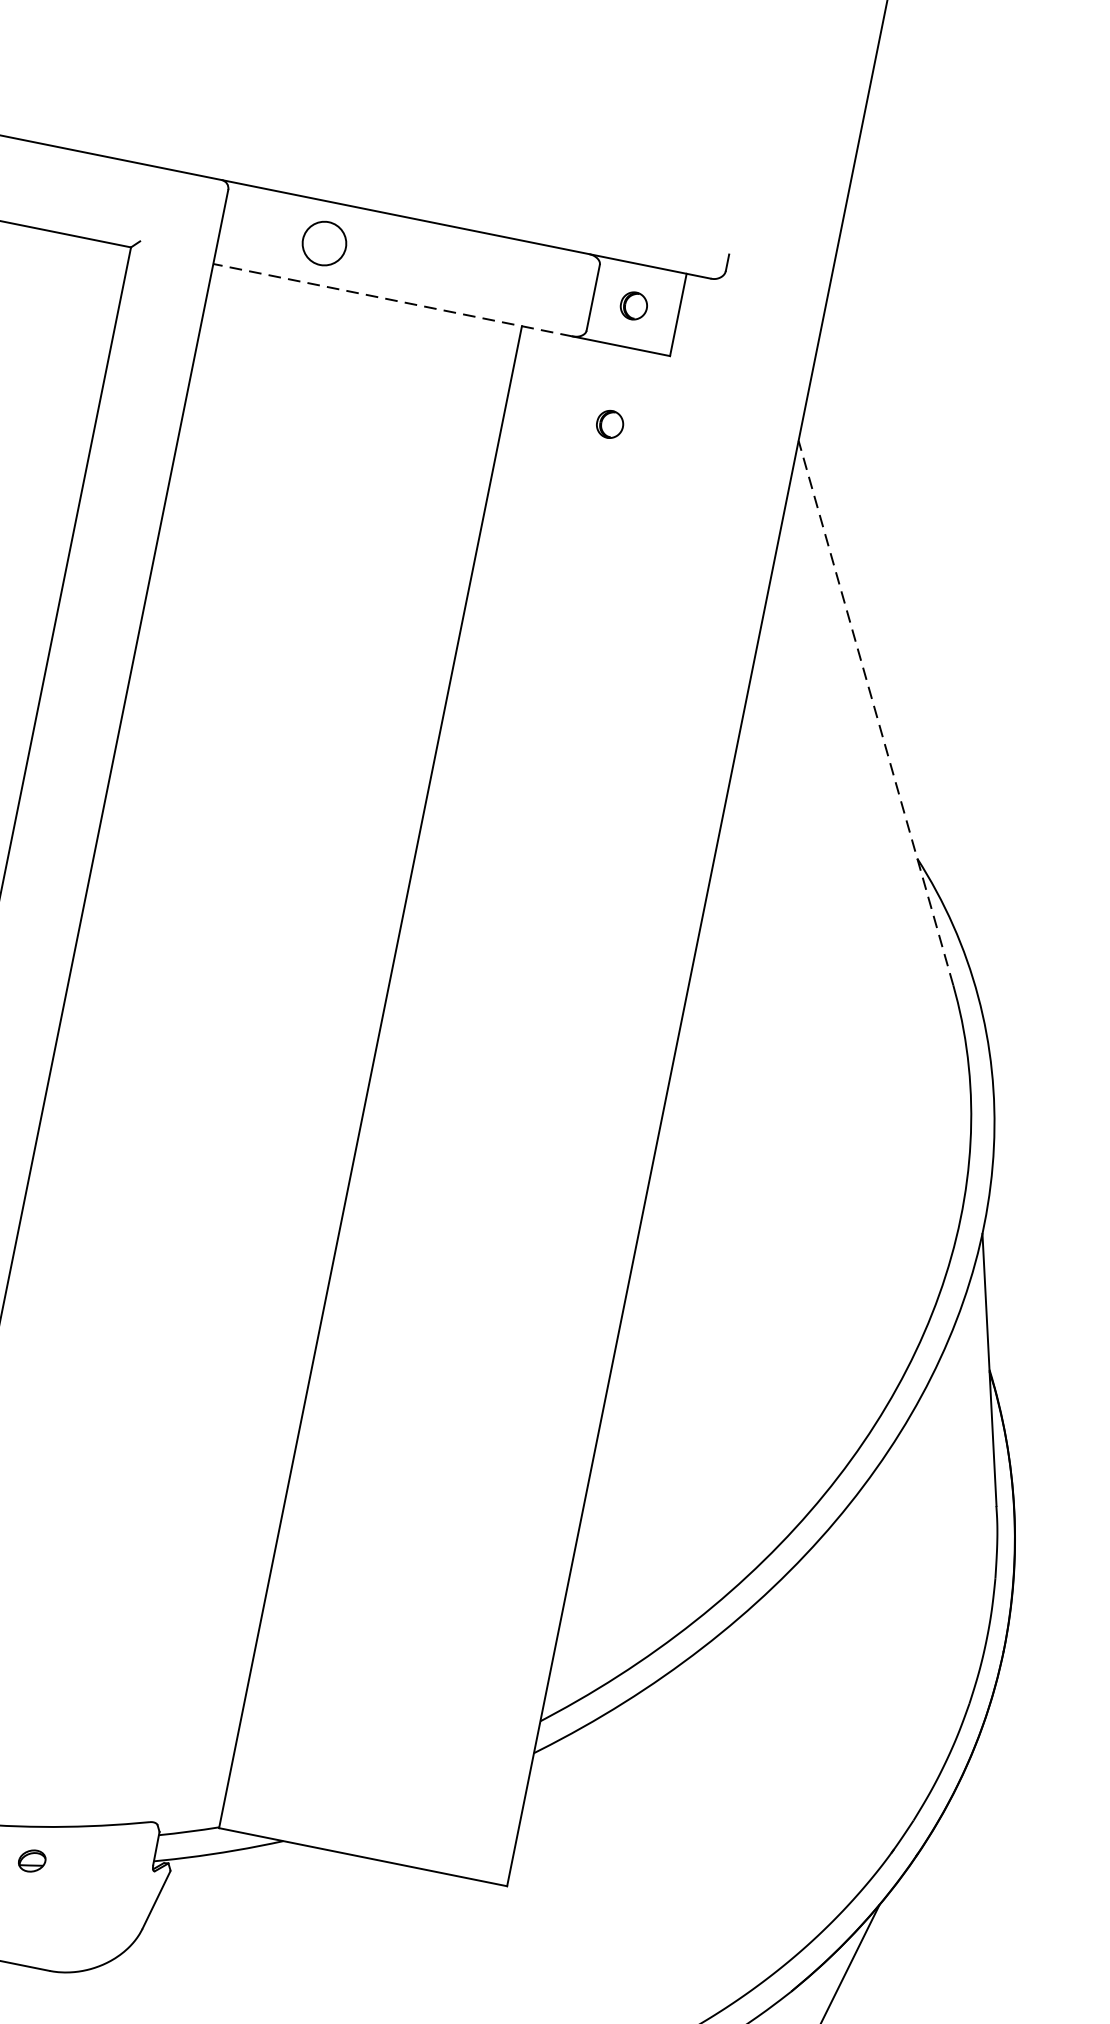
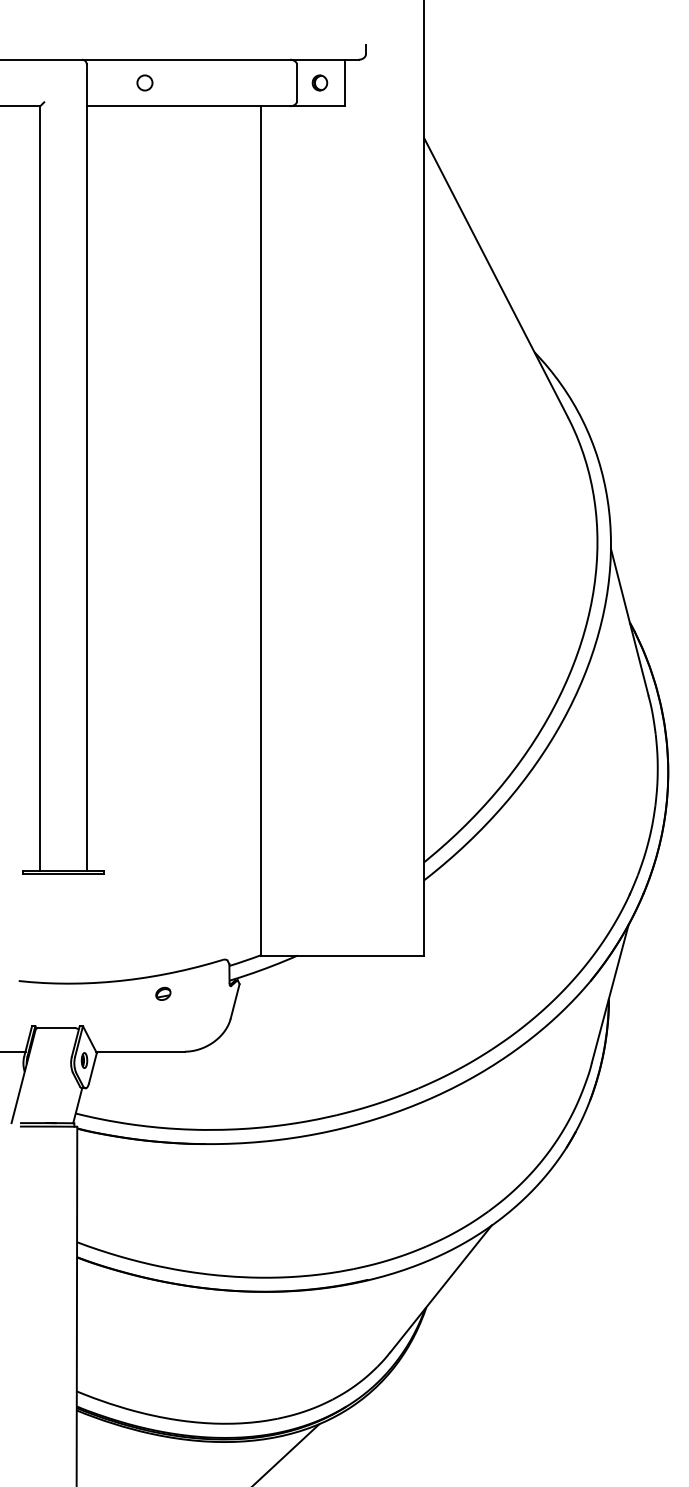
circle: (323, 242) -> (144, 82), size x0.62
line: (393, 300) -> (188, 106), dashed -> solid
part: (609, 423) -> (319, 149), removed
line: (876, 712) -> (496, 277), dashed -> solid

